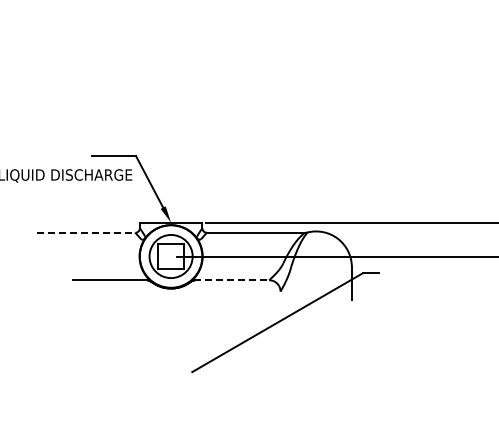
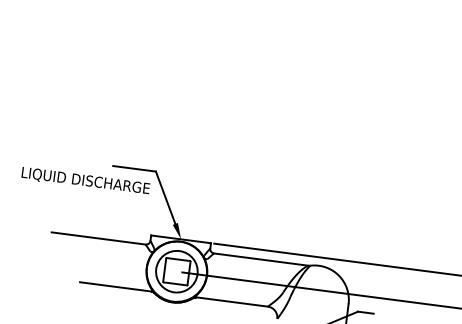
line: (86, 232) -> (98, 238), dashed -> solid
line: (232, 280) -> (232, 302), dashed -> solid

